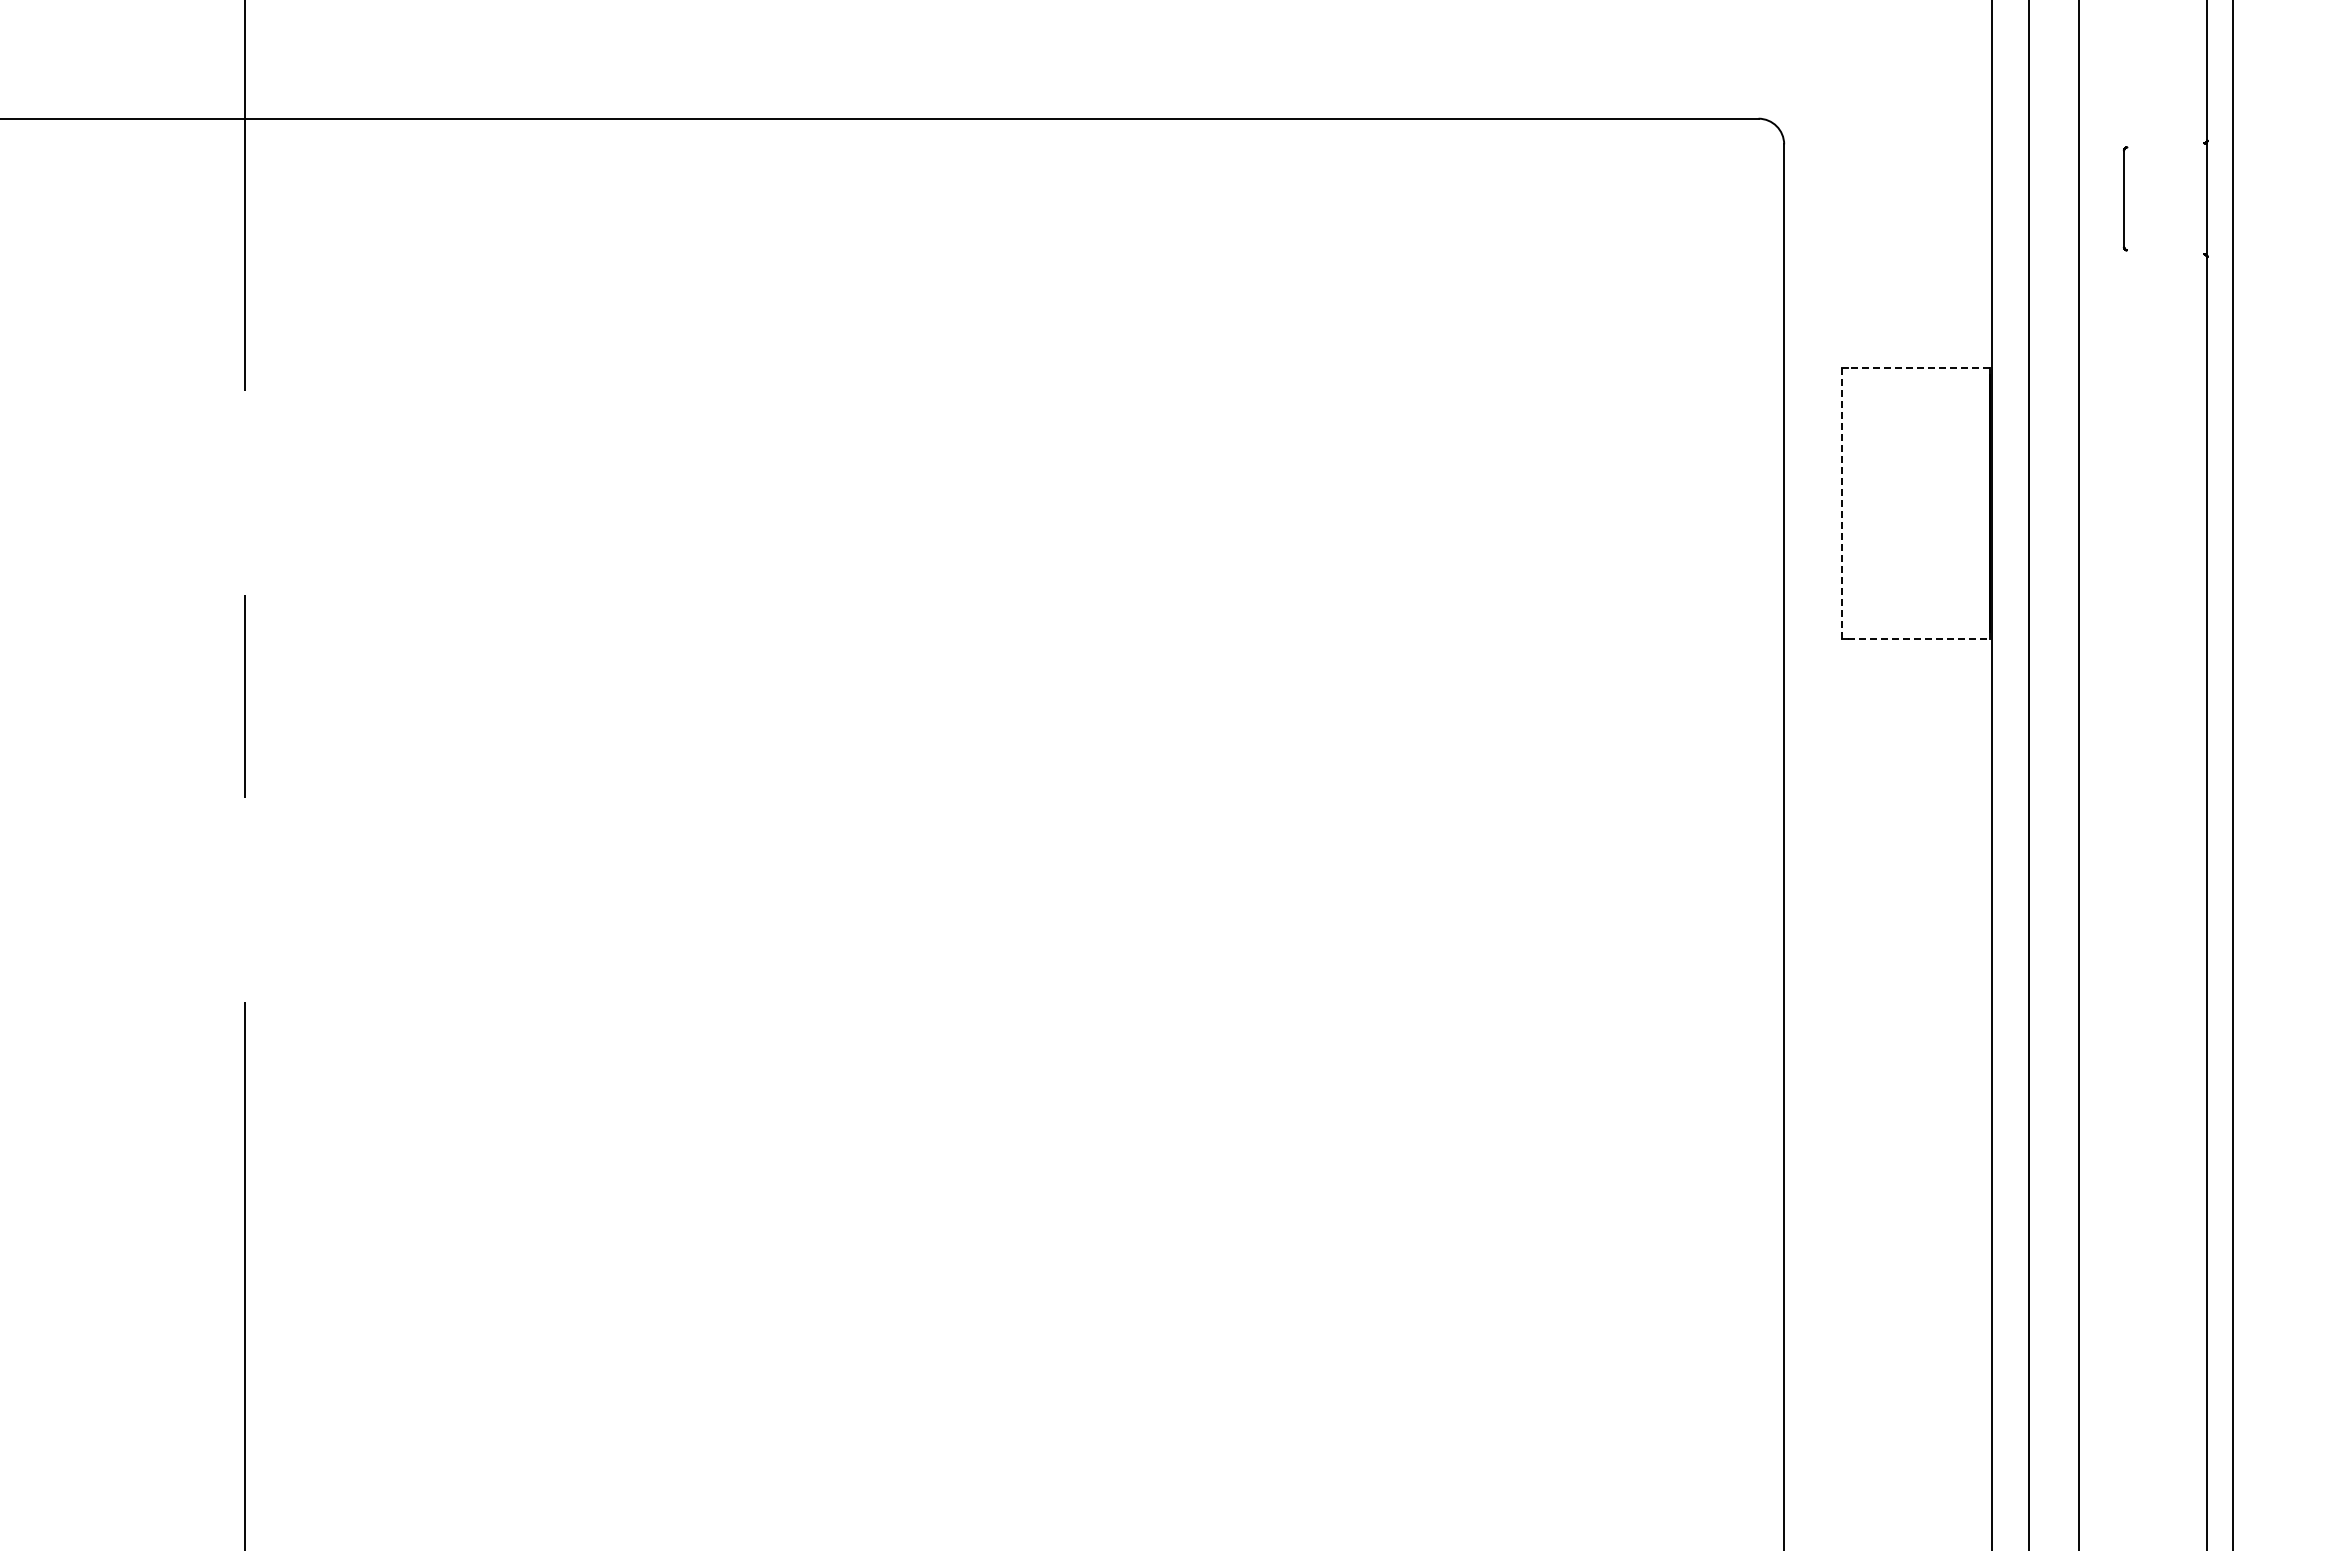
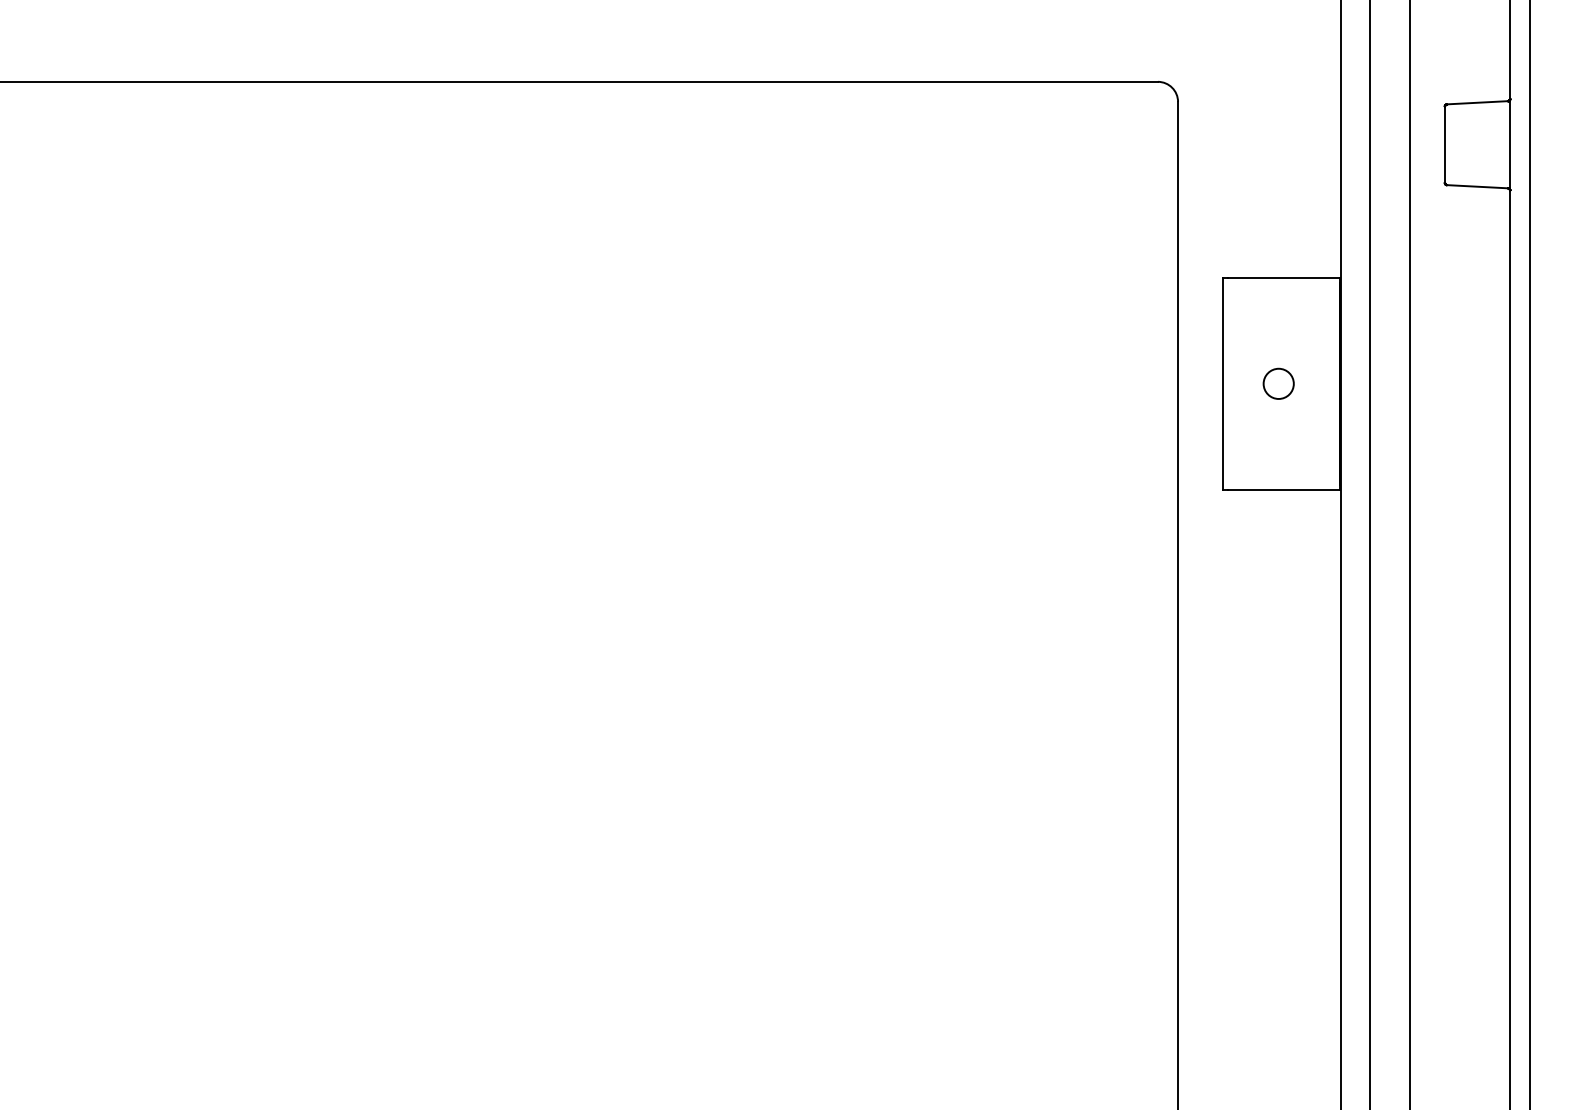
line: (2165, 145) -> (1477, 102), added
line: (2165, 252) -> (1477, 186), added
line: (1919, 368) -> (1284, 277), dashed -> solid
circle: (1912, 503) -> (1278, 383), added
line: (1841, 504) -> (1223, 384), dashed -> solid
line: (1919, 638) -> (1284, 489), dashed -> solid

